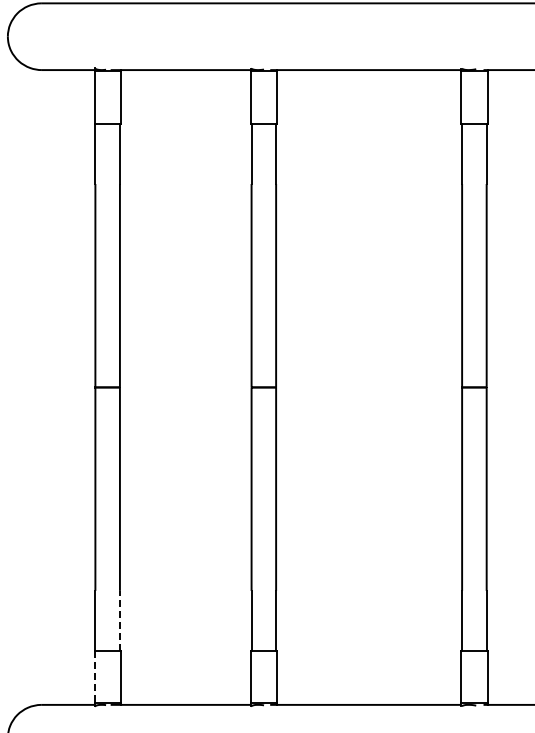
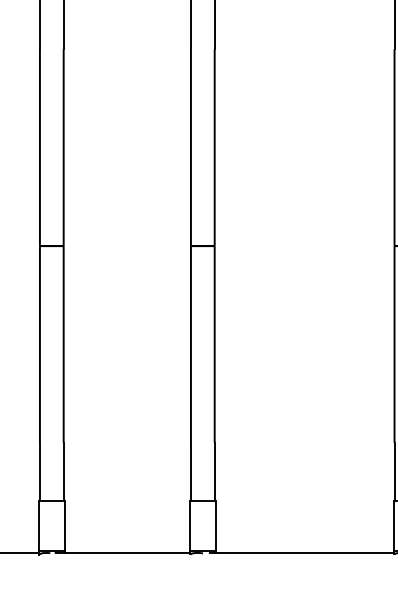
line: (119, 620) -> (63, 471), dashed -> solid
line: (94, 677) -> (39, 526), dashed -> solid

